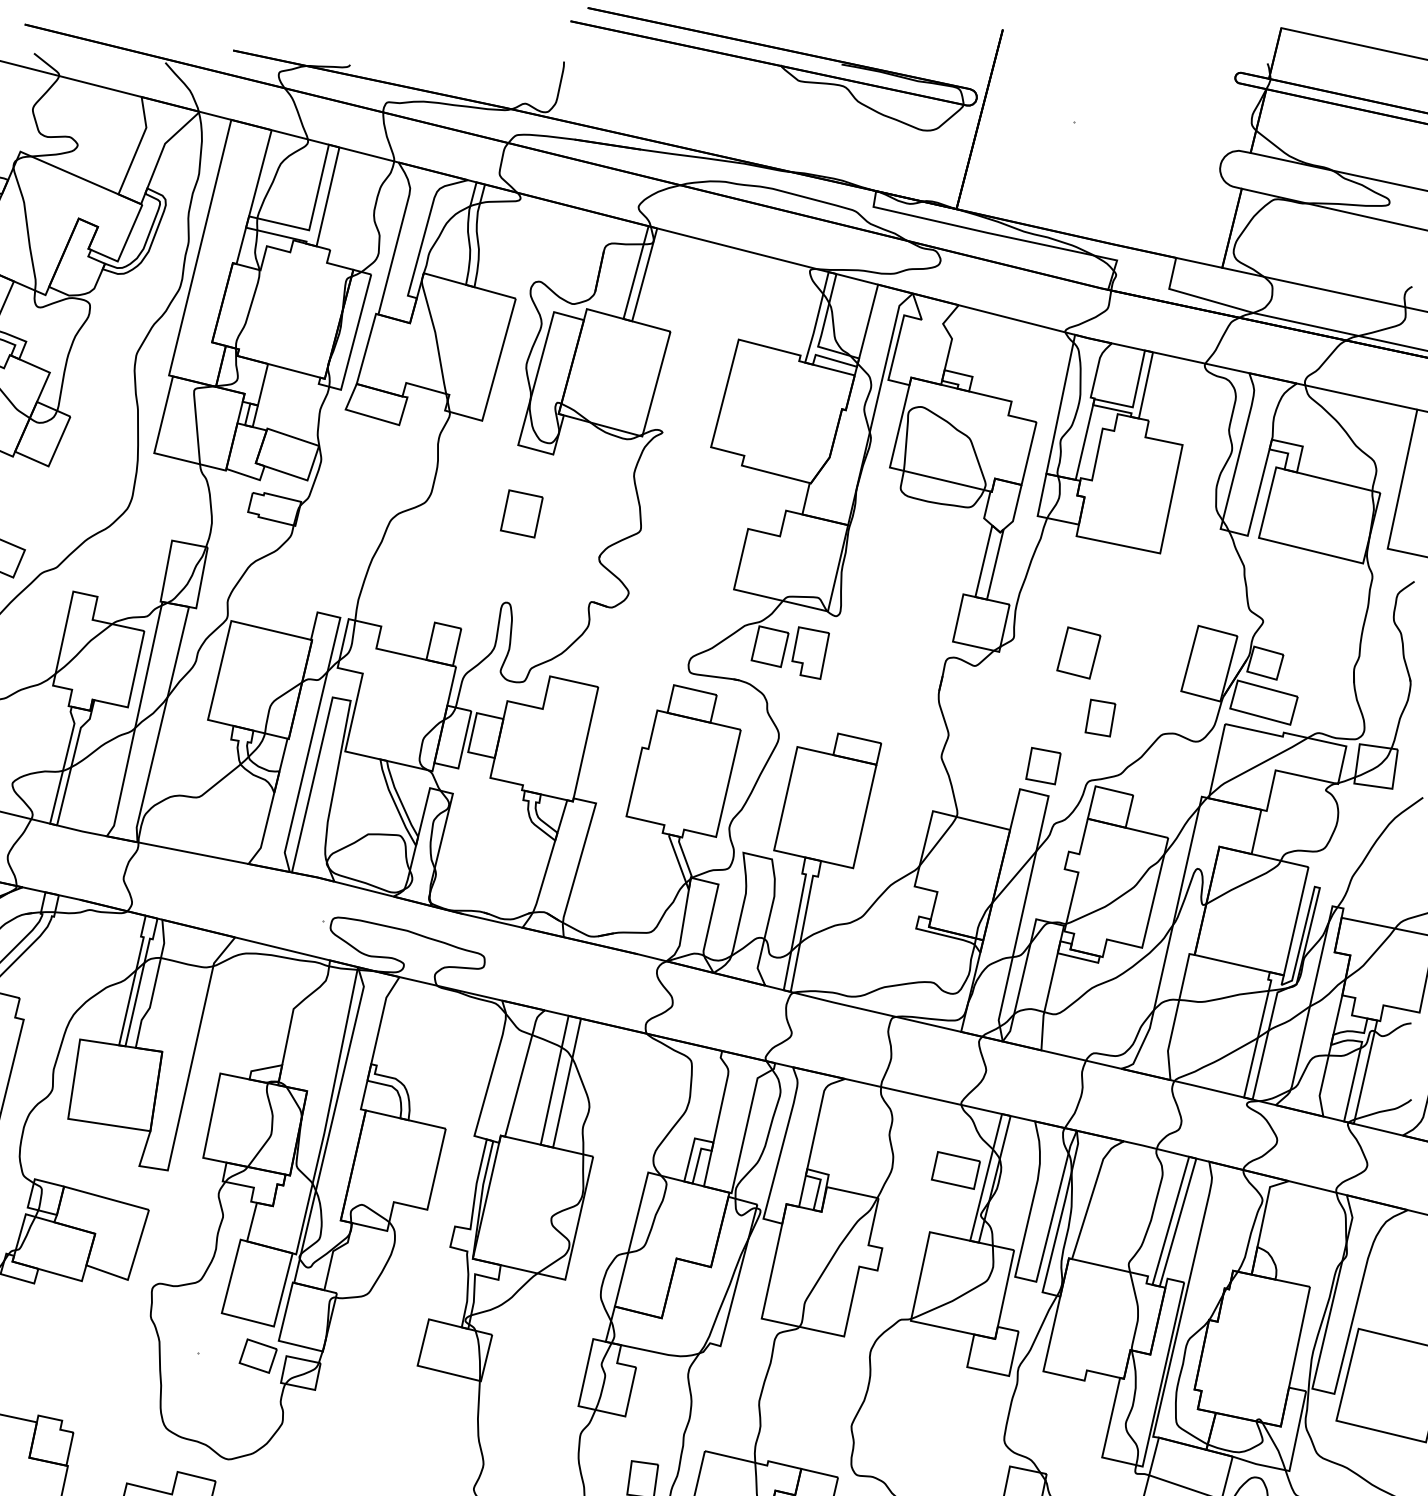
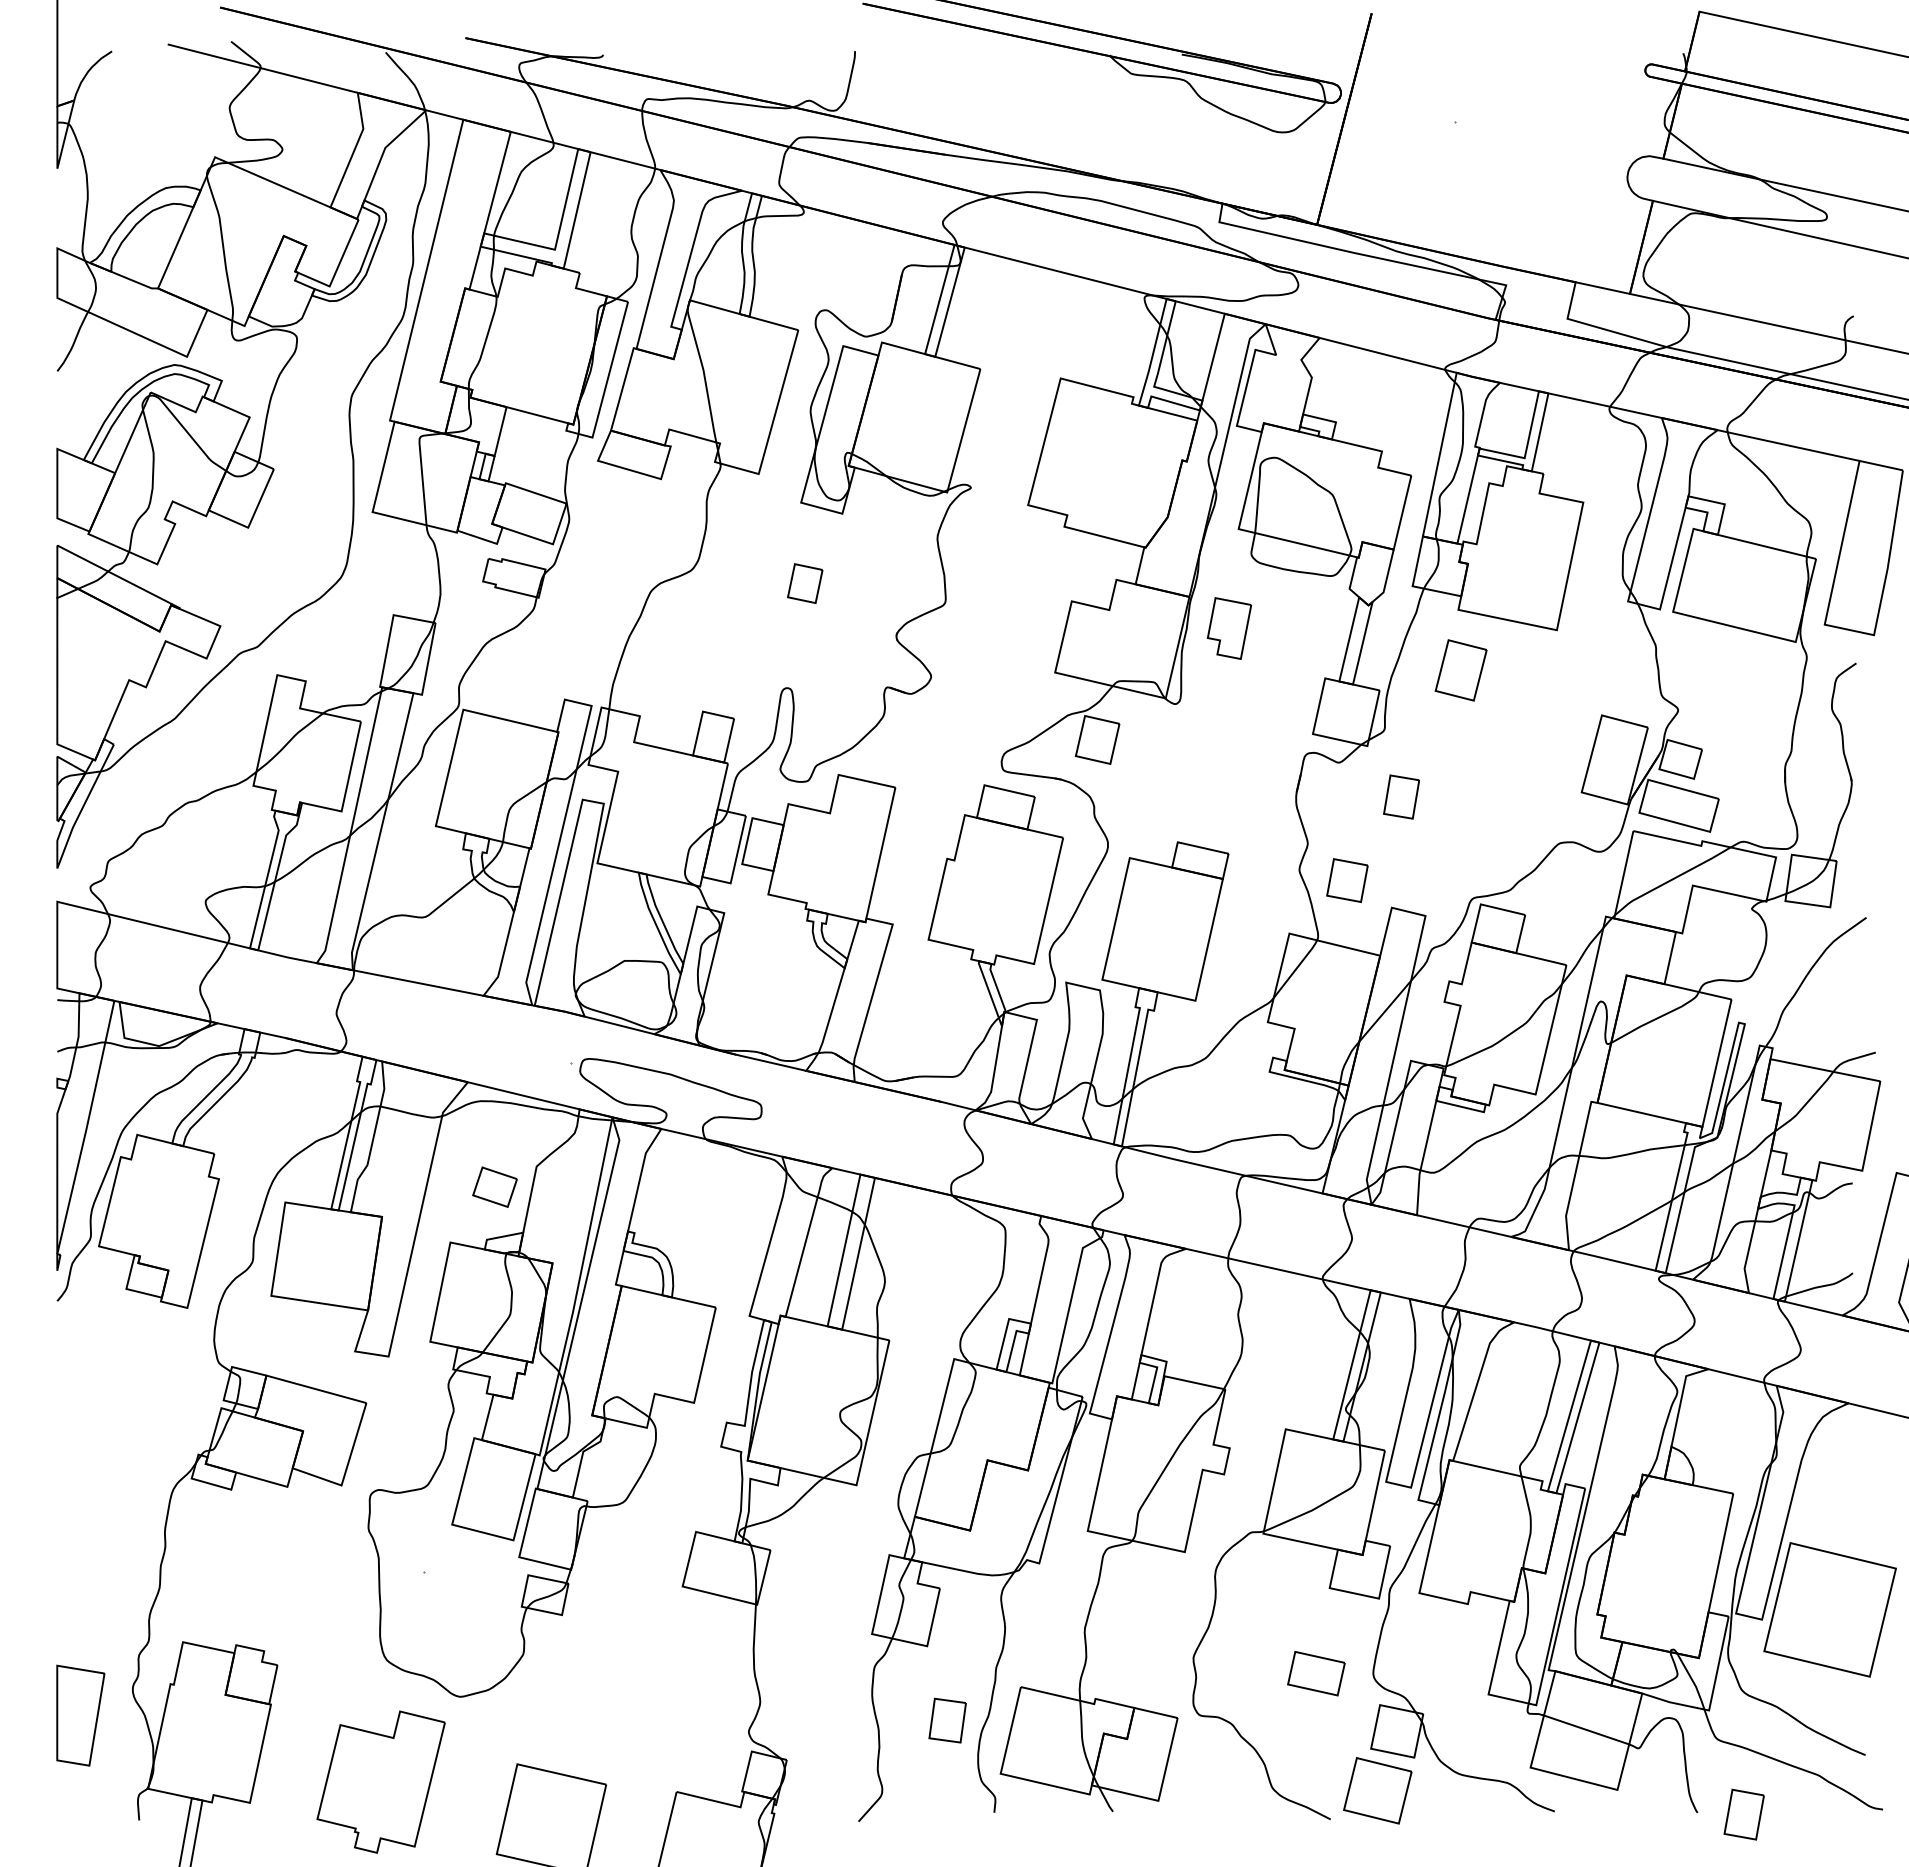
part: (521, 513) -> (804, 583), size x0.7
part: (810, 653) -> (1229, 628), moved
part: (1078, 653) -> (1460, 670), moved
part: (1100, 717) -> (1401, 796), moved
part: (1043, 766) -> (1347, 880), moved
part: (956, 1170) -> (1316, 1673), moved
part: (257, 1355) -> (494, 1186), moved

